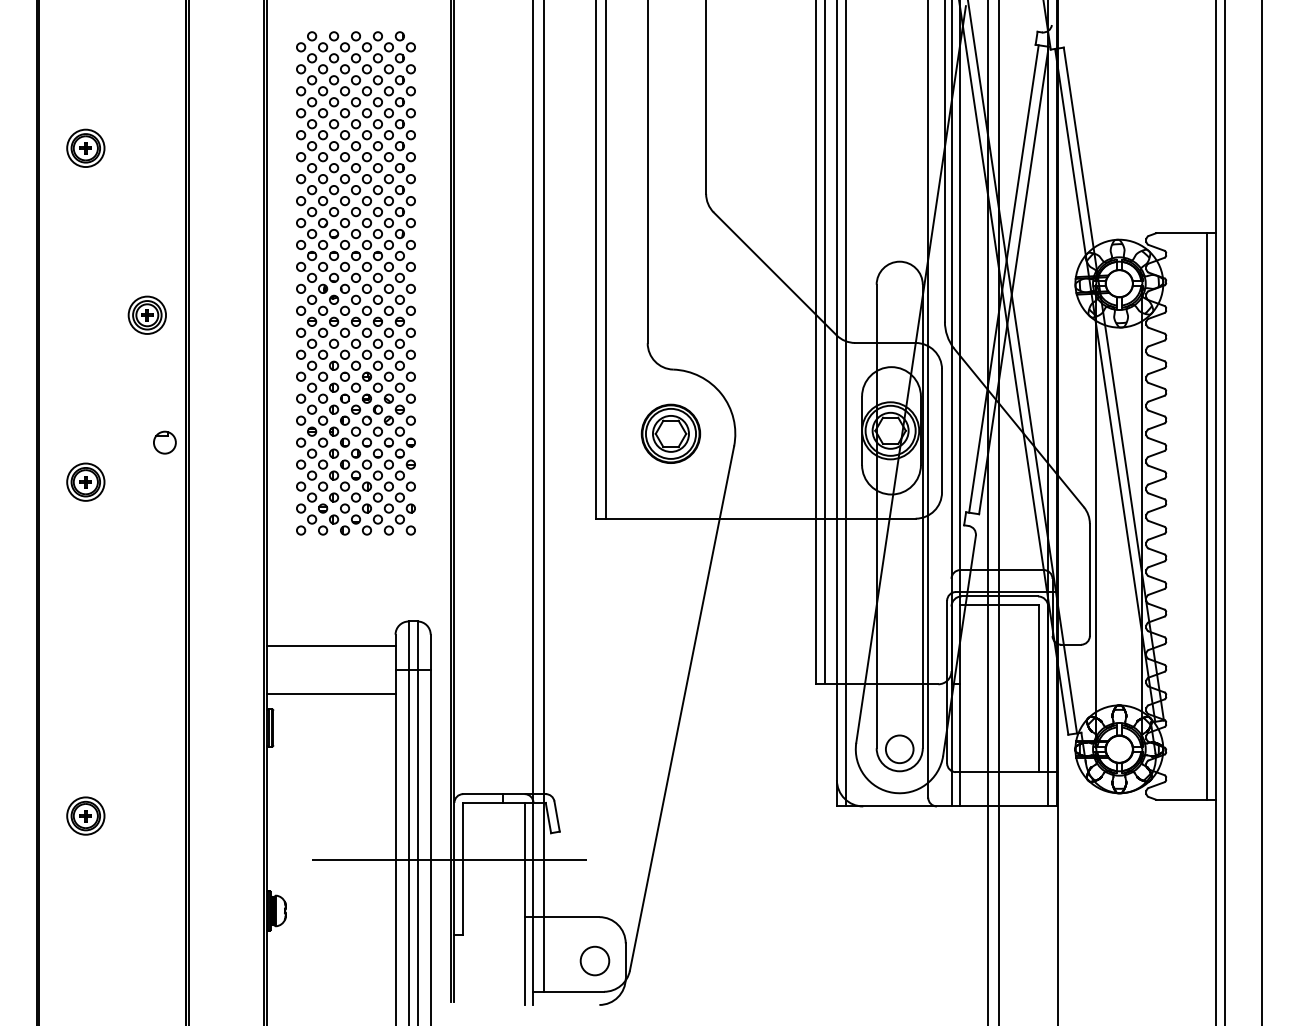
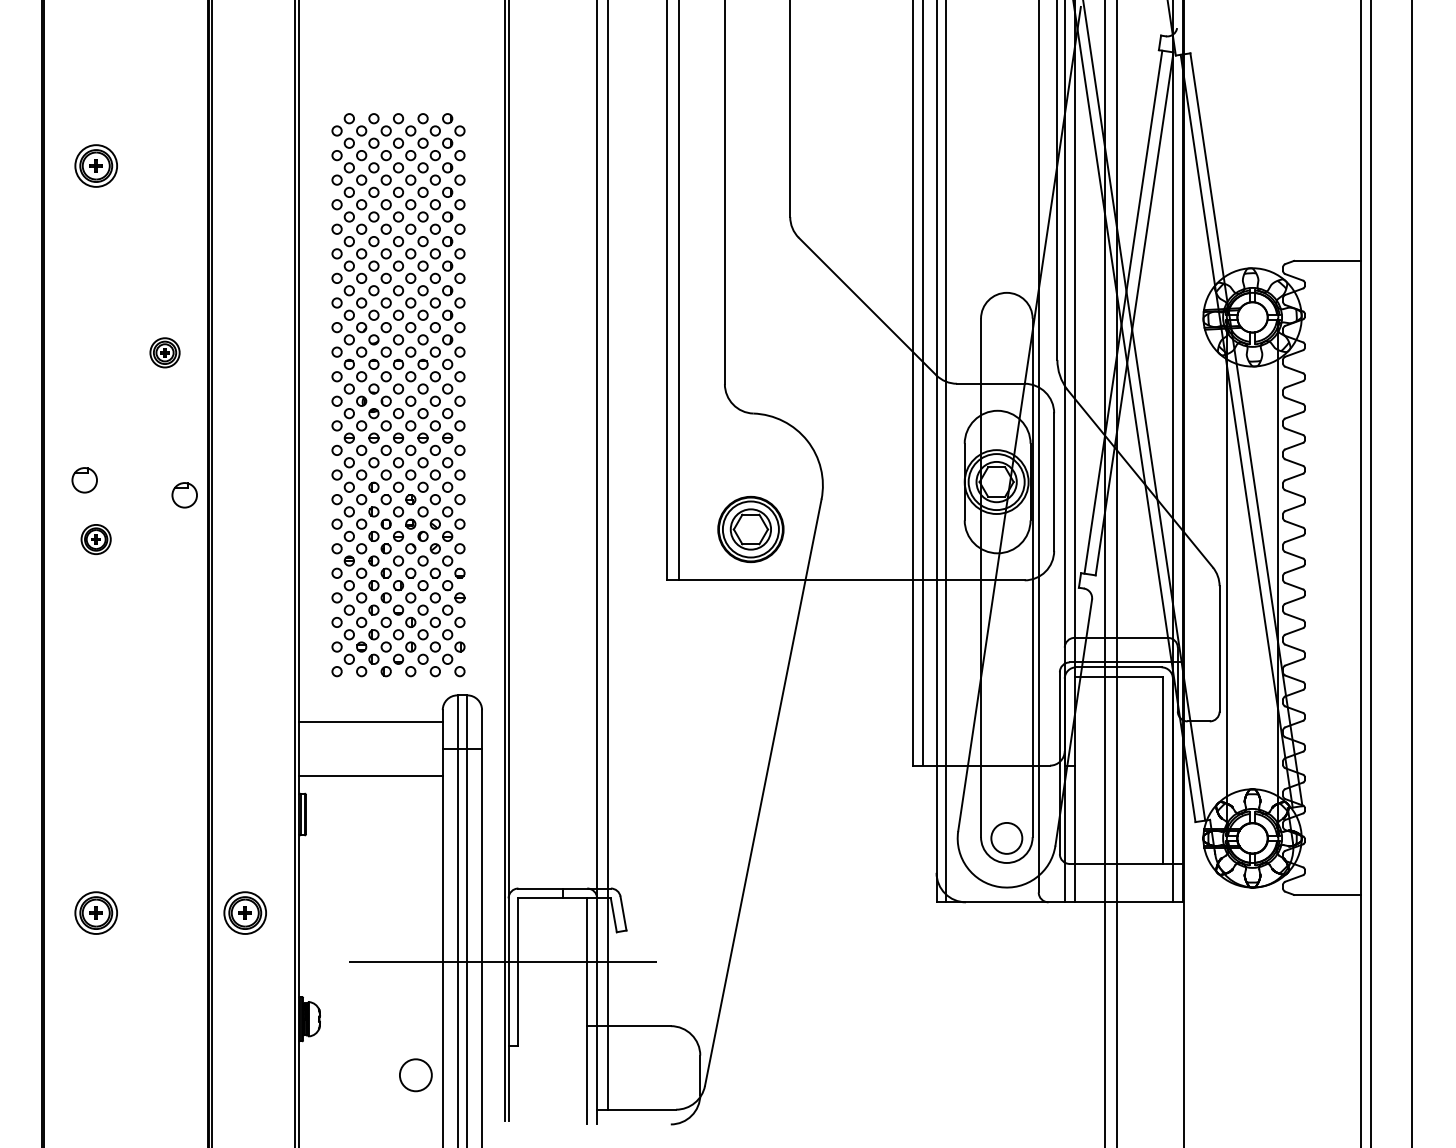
part: (355, 283) -> (398, 395), moved
part: (146, 315) -> (164, 352), size x0.7
part: (75, 429) -> (84, 480), added
part: (670, 433) -> (750, 529), moved
part: (85, 482) -> (95, 539), size x0.7
line: (1206, 516) -> (1350, 577), removed
part: (218, 815) -> (244, 912), added
circle: (594, 961) -> (415, 1075), moved

